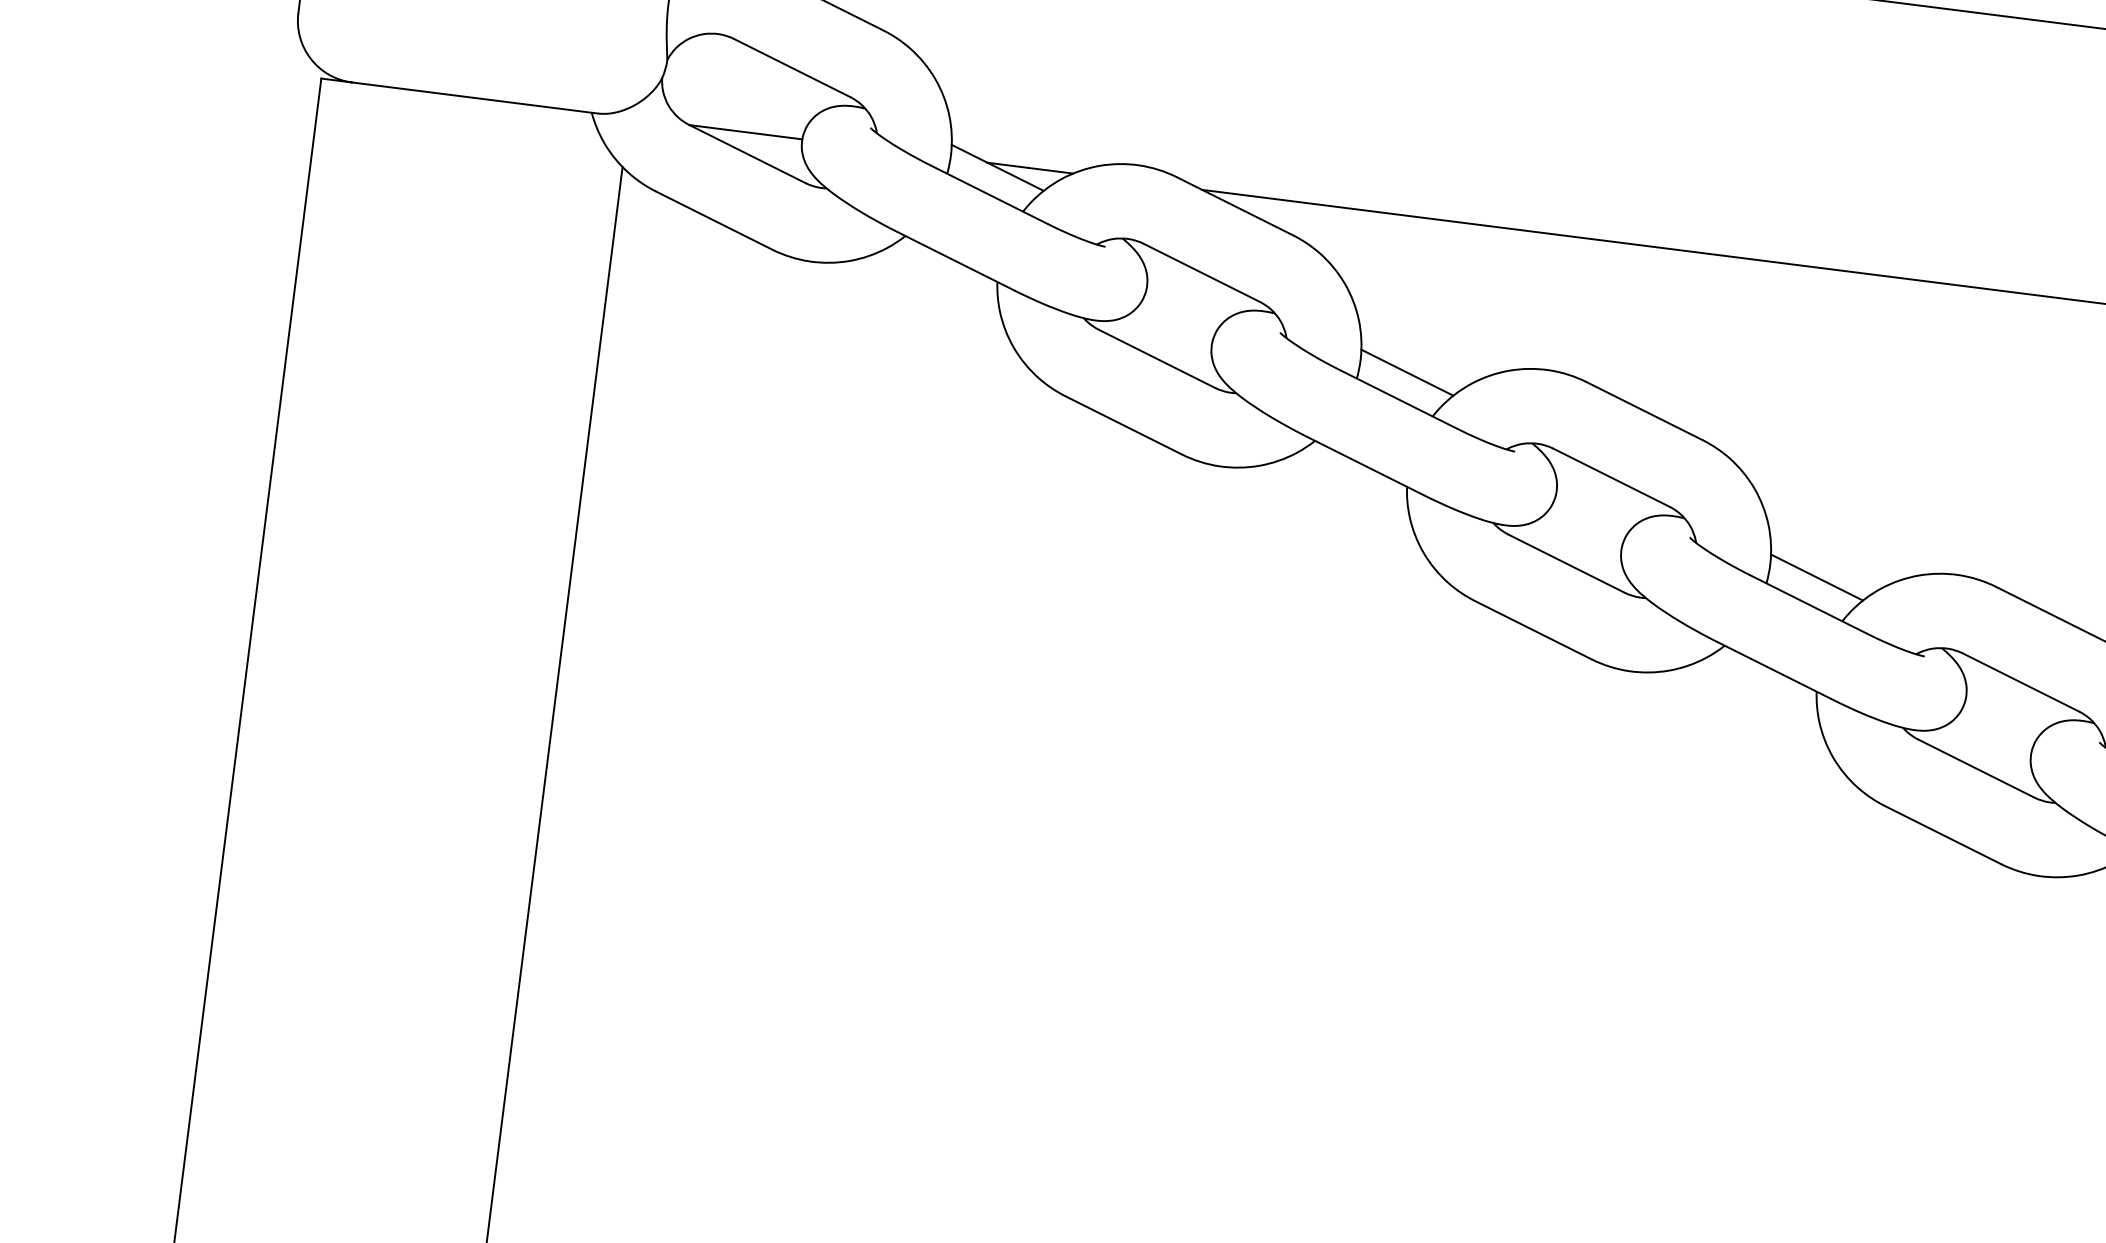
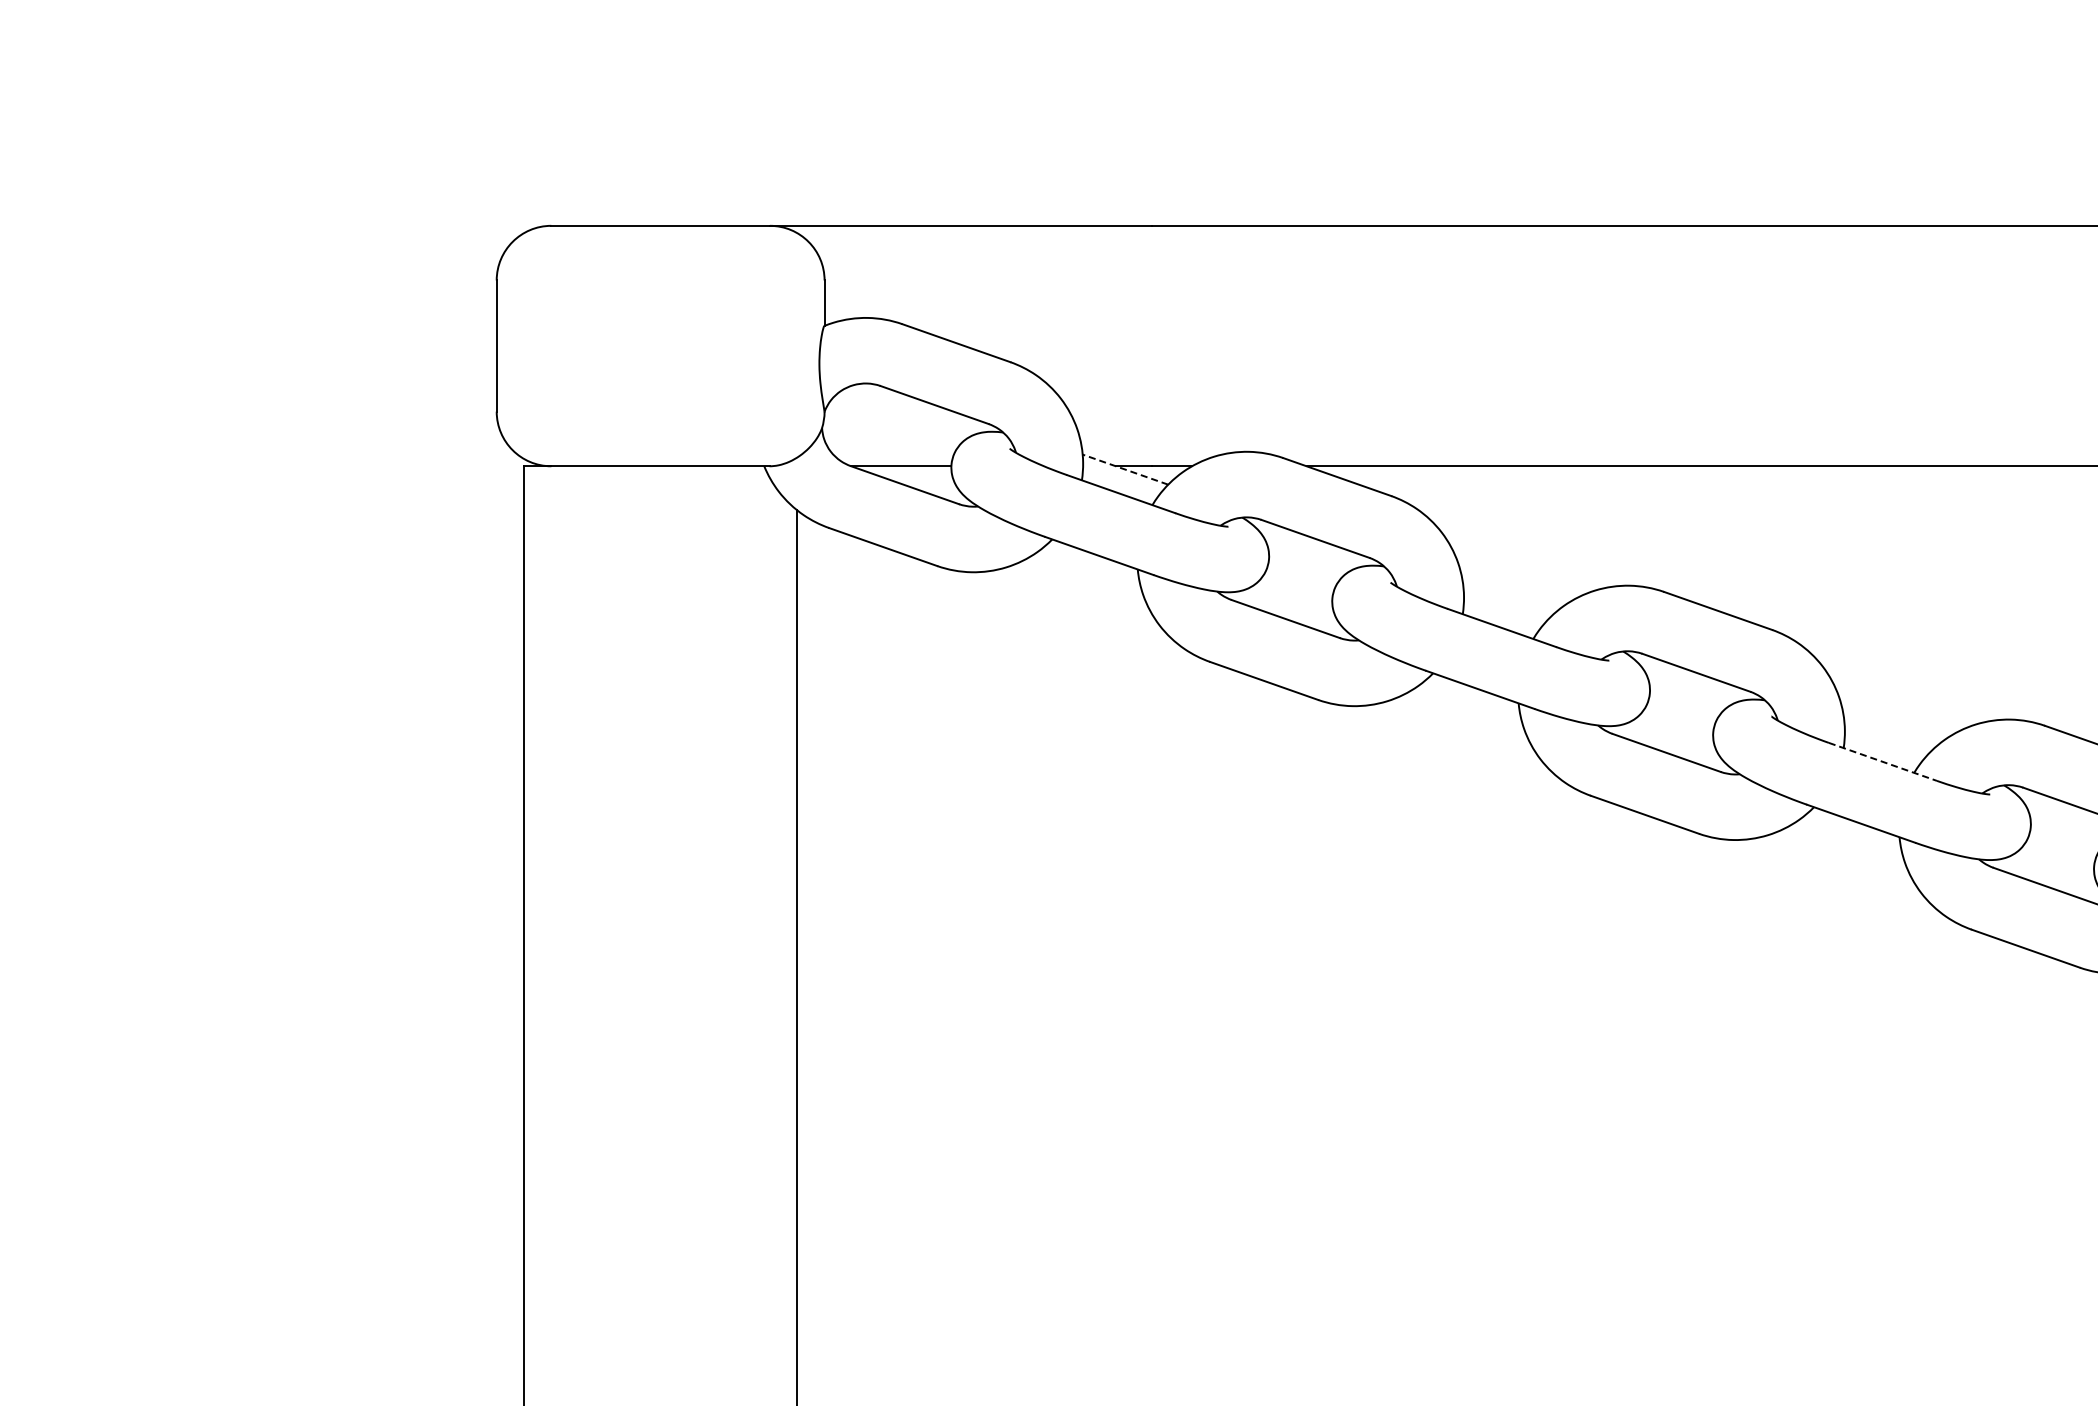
line: (997, 167) -> (1125, 469), solid -> dashed
line: (1407, 372) -> (1506, 603), removed
line: (1816, 577) -> (1886, 737), removed
line: (1809, 605) -> (1883, 762), solid -> dashed

